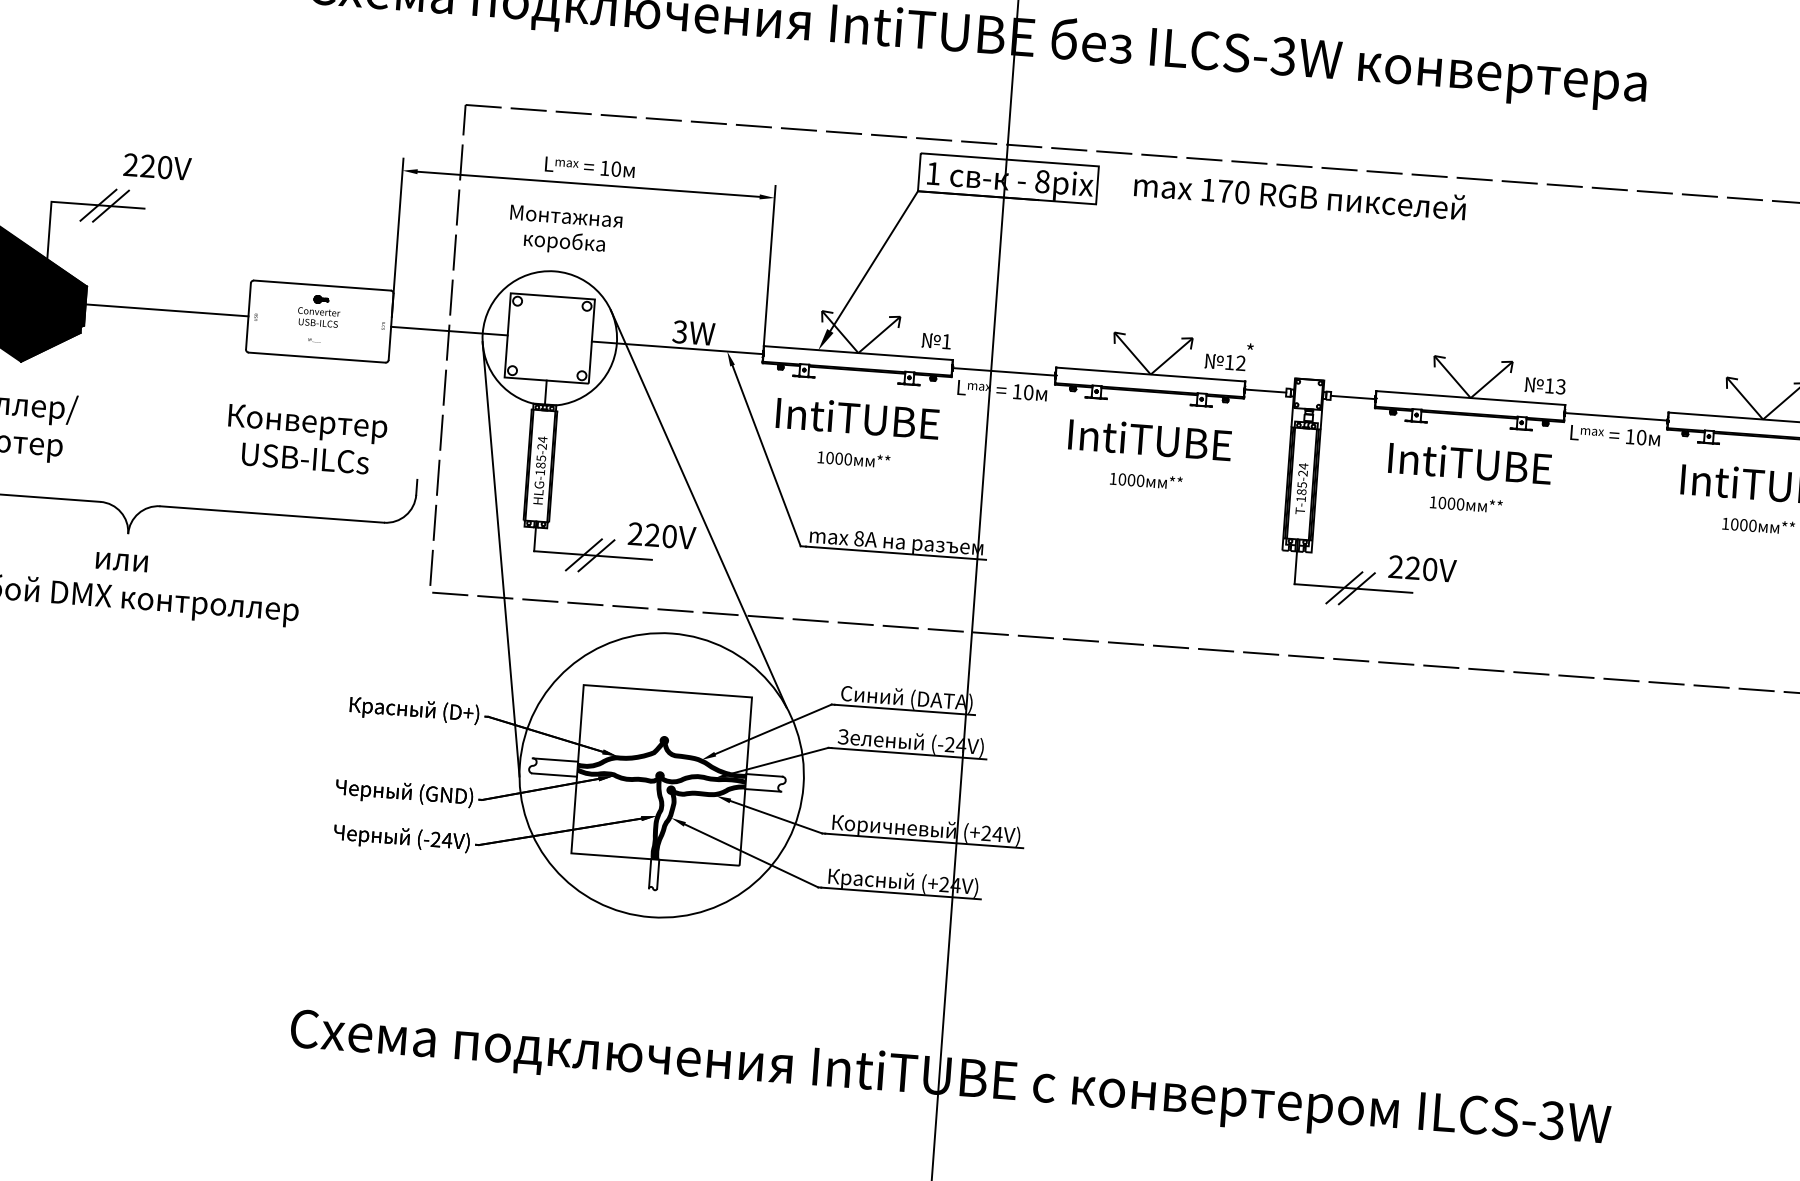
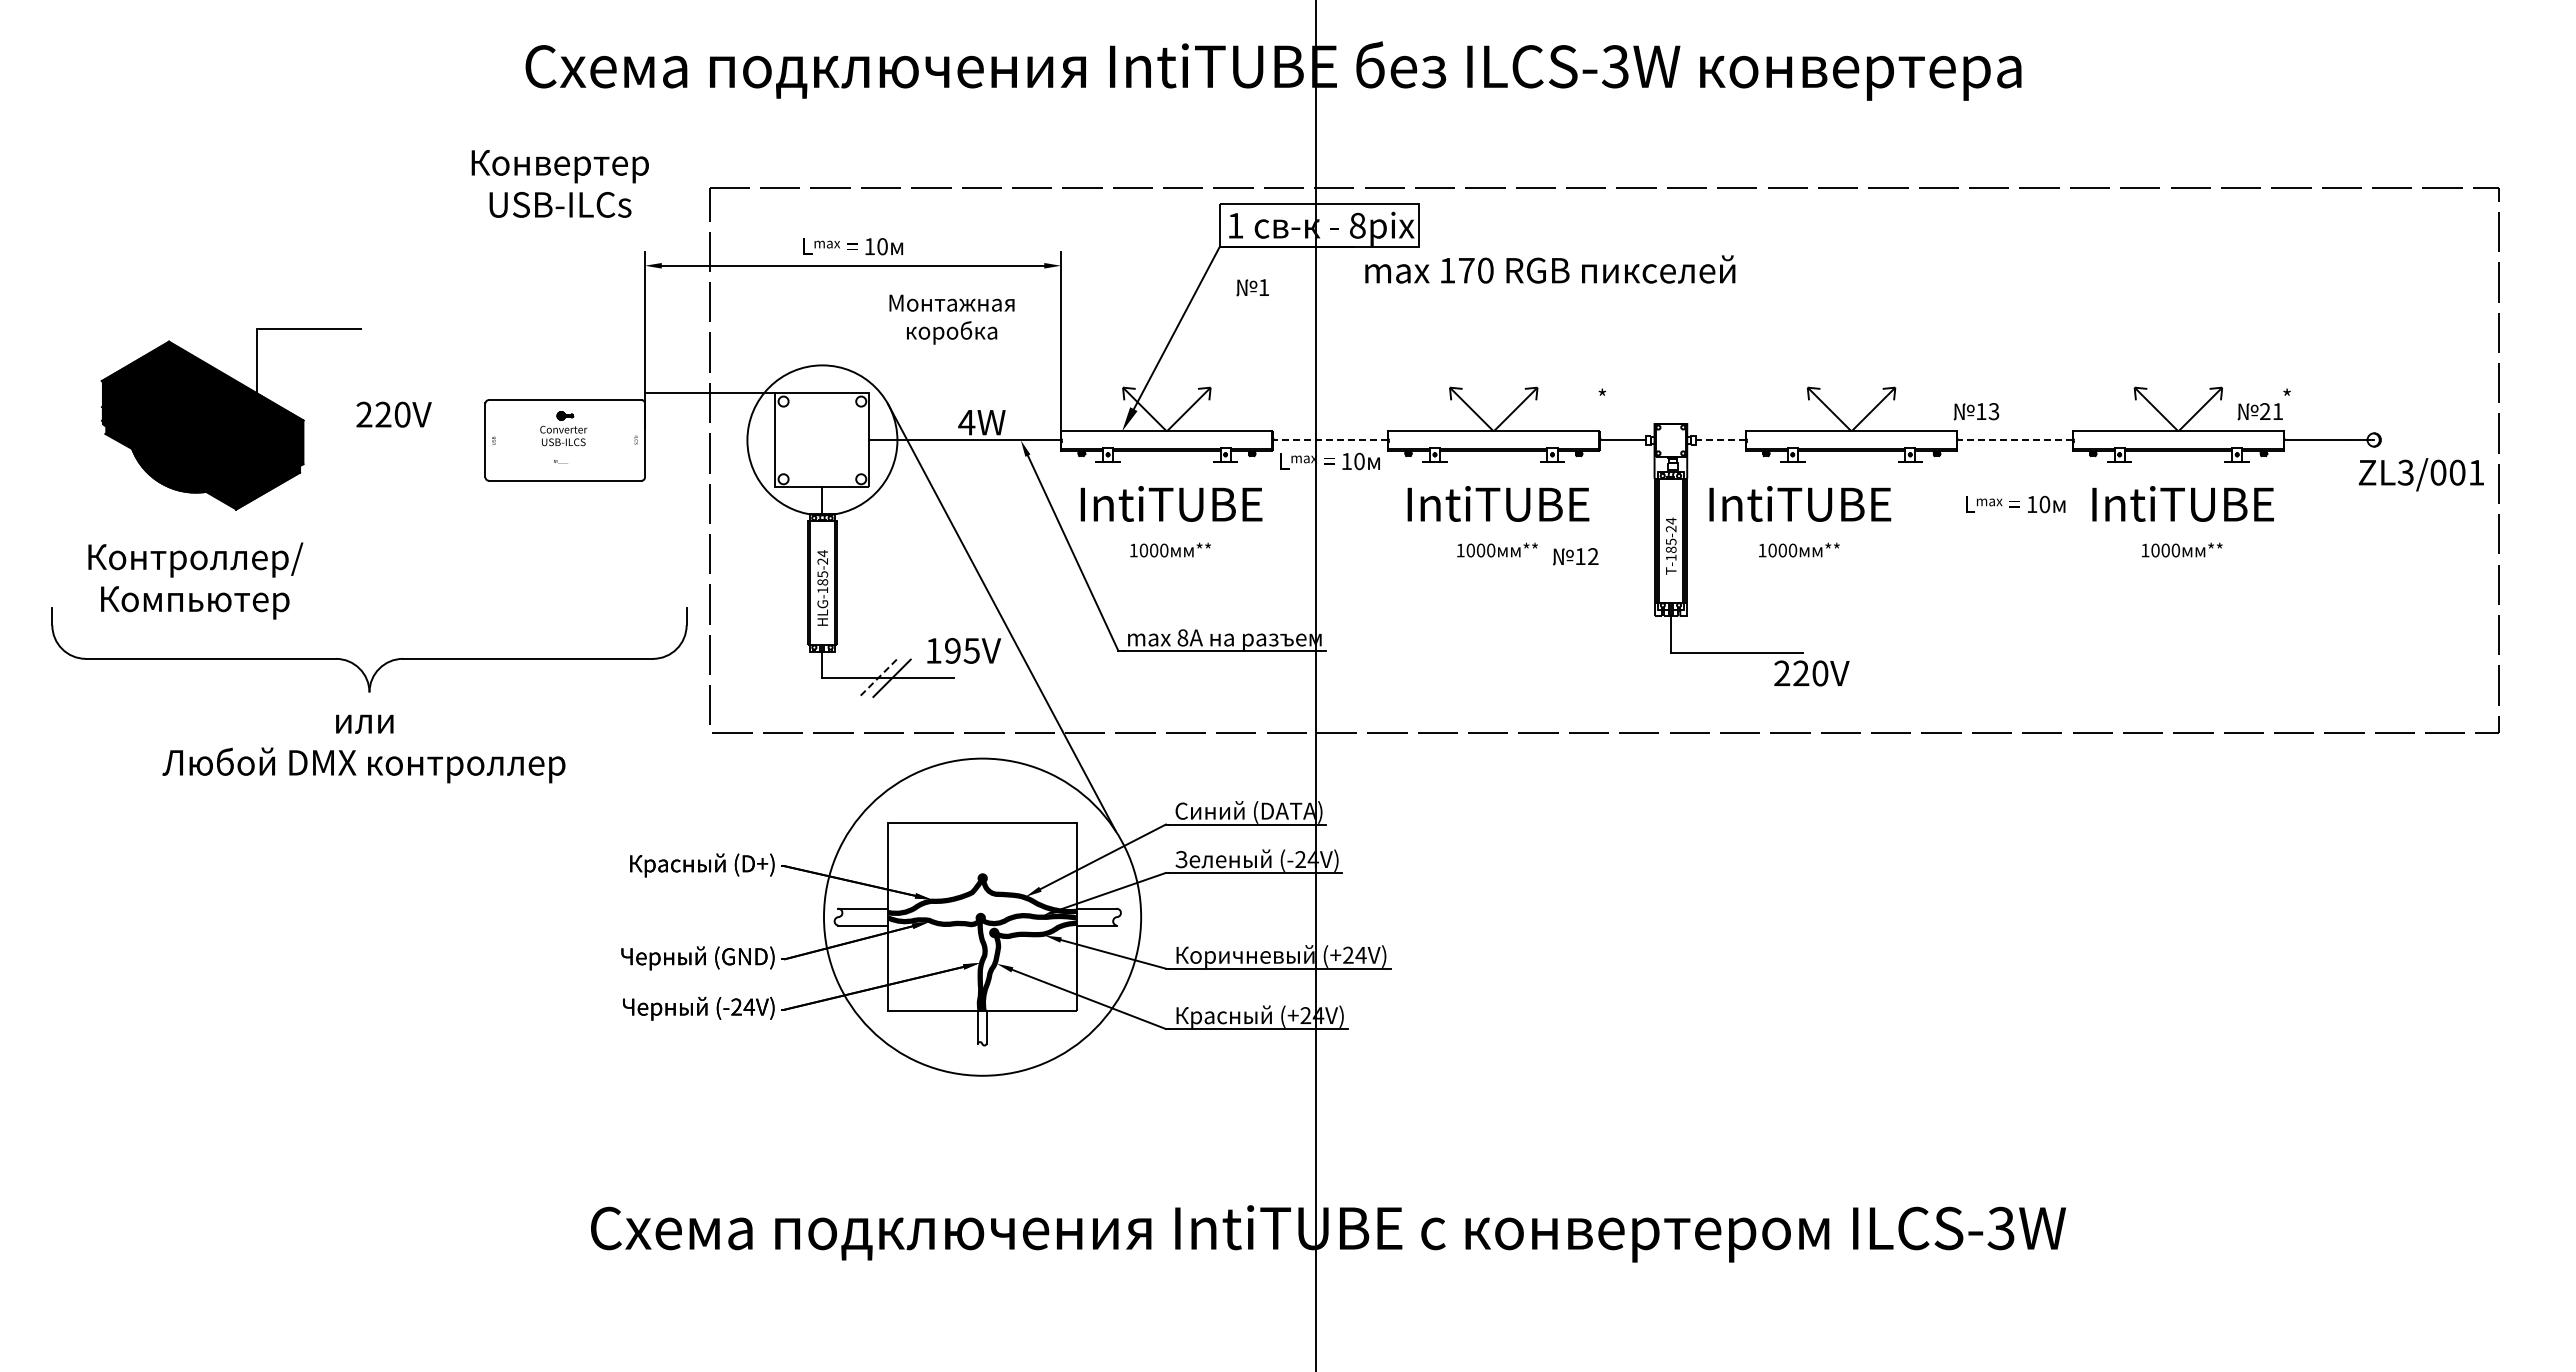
text: (156, 166) -> (393, 414), moved
text: (1300, 195) -> (1550, 269), moved
line: (98, 204) -> (309, 328), removed
line: (110, 205) -> (323, 328), removed
text: (564, 230) -> (951, 319), moved
line: (162, 310) -> (389, 440), removed
line: (449, 331) -> (710, 393), moved
text: (679, 331) -> (966, 422), 3W -> 4W
text: (936, 340) -> (1252, 287), moved
text: (1225, 362) -> (1575, 556), moved
line: (1003, 371) -> (1329, 440), solid -> dashed
text: (1545, 385) -> (1976, 411), moved
line: (1352, 397) -> (1720, 440), solid -> dashed
line: (1615, 416) -> (2014, 440), solid -> dashed
text: (1615, 435) -> (2015, 504), moved
text: (305, 439) -> (559, 183), moved
text: (1469, 478) -> (1800, 521), moved
text: (652, 534) -> (952, 650), 220V -> 195V
line: (583, 555) -> (877, 678), solid -> dashed
line: (501, 558) -> (786, 689), removed
text: (1422, 568) -> (1811, 673), moved
line: (1344, 587) -> (1726, 652), removed
line: (1356, 588) -> (1740, 652), removed

